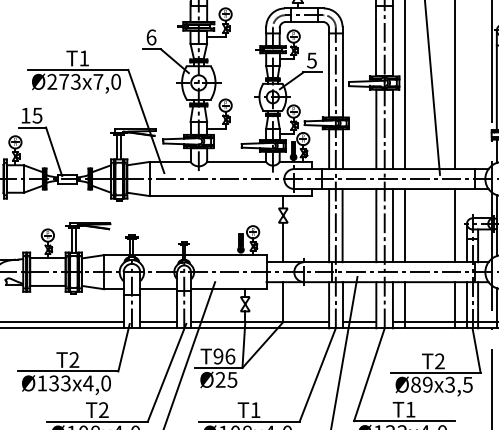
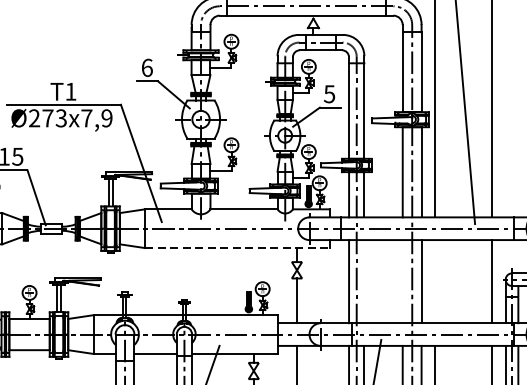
text: (115, 81) -> (106, 117), 7,0 -> 7,9
line: (231, 196) -> (238, 248), solid -> dashed
line: (342, 225) -> (364, 281), removed
line: (376, 225) -> (402, 281), removed
line: (404, 225) -> (434, 281), removed

